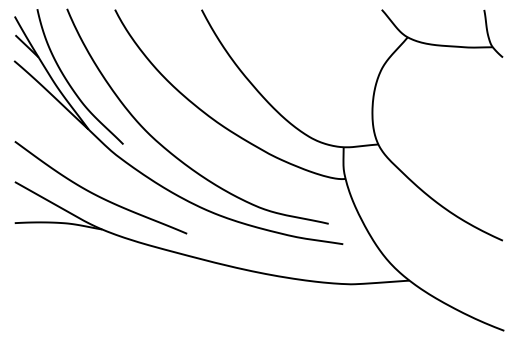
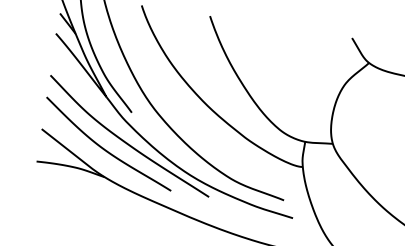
curve: (121, 181) -> (125, 141), added

